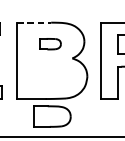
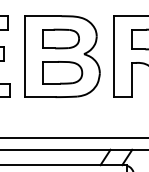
line: (34, 22) -> (43, 16), dashed -> solid
part: (50, 43) -> (60, 38), size x1.67
part: (52, 116) -> (62, 72), moved

